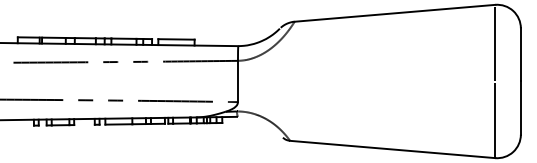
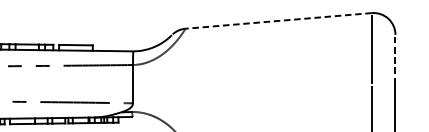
line: (394, 13) -> (278, 21), solid -> dashed
line: (520, 54) -> (395, 59), solid -> dashed

